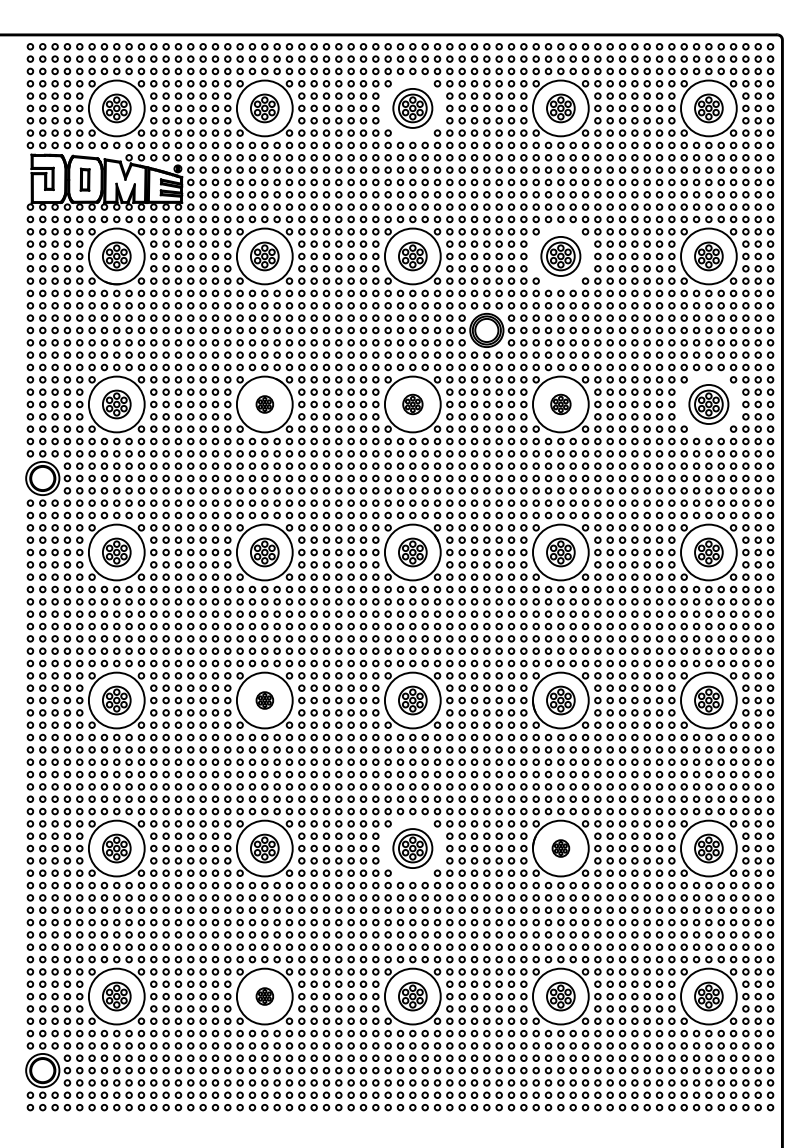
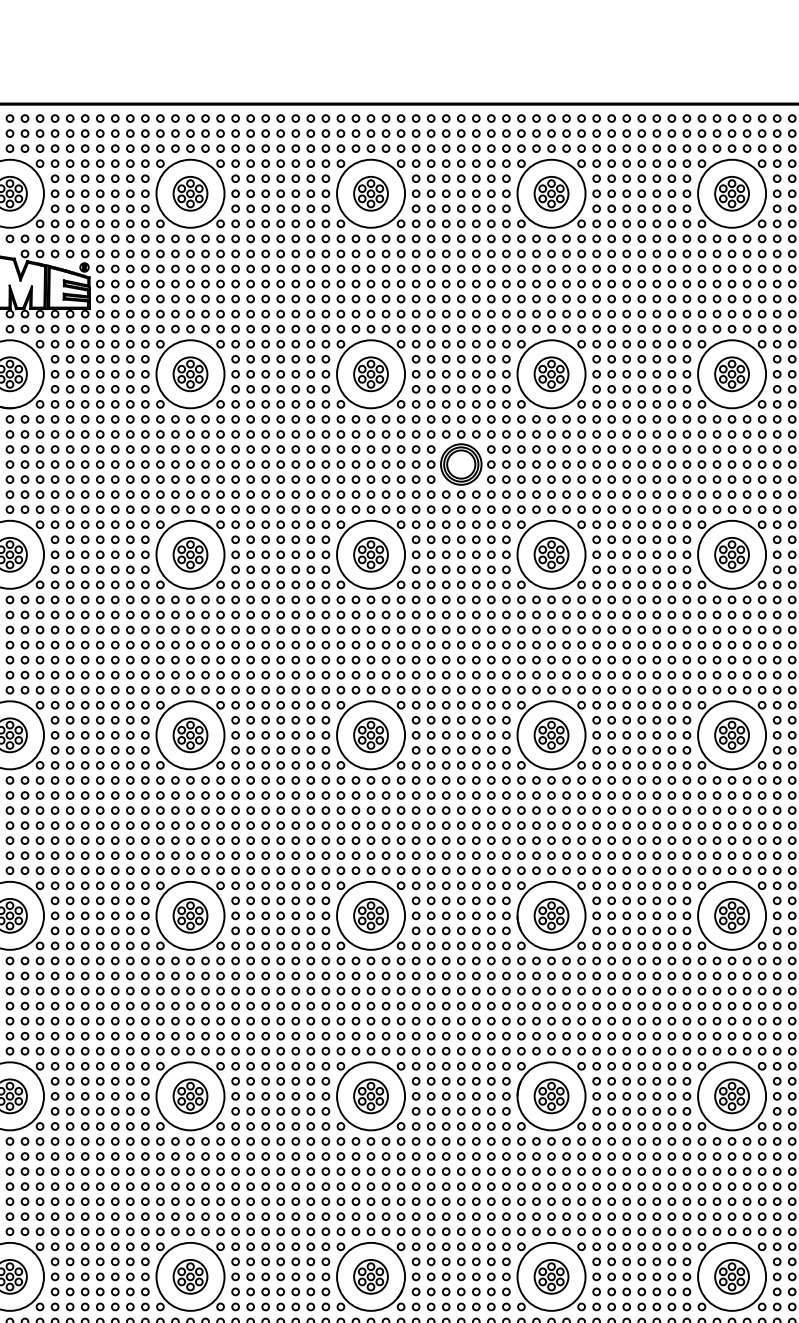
circle: (412, 108) -> (370, 193), size x1.43
circle: (560, 256) -> (551, 374), size x1.43
part: (264, 404) -> (190, 554), size x1.67
part: (412, 404) -> (370, 554), size x1.43
part: (560, 404) -> (551, 554), size x1.43
circle: (708, 404) -> (731, 554), size x1.43
part: (264, 700) -> (190, 915), size x1.67
circle: (412, 848) -> (370, 1096), size x1.43
part: (560, 848) -> (551, 1096), size x1.67
part: (264, 996) -> (190, 1276), size x1.67

